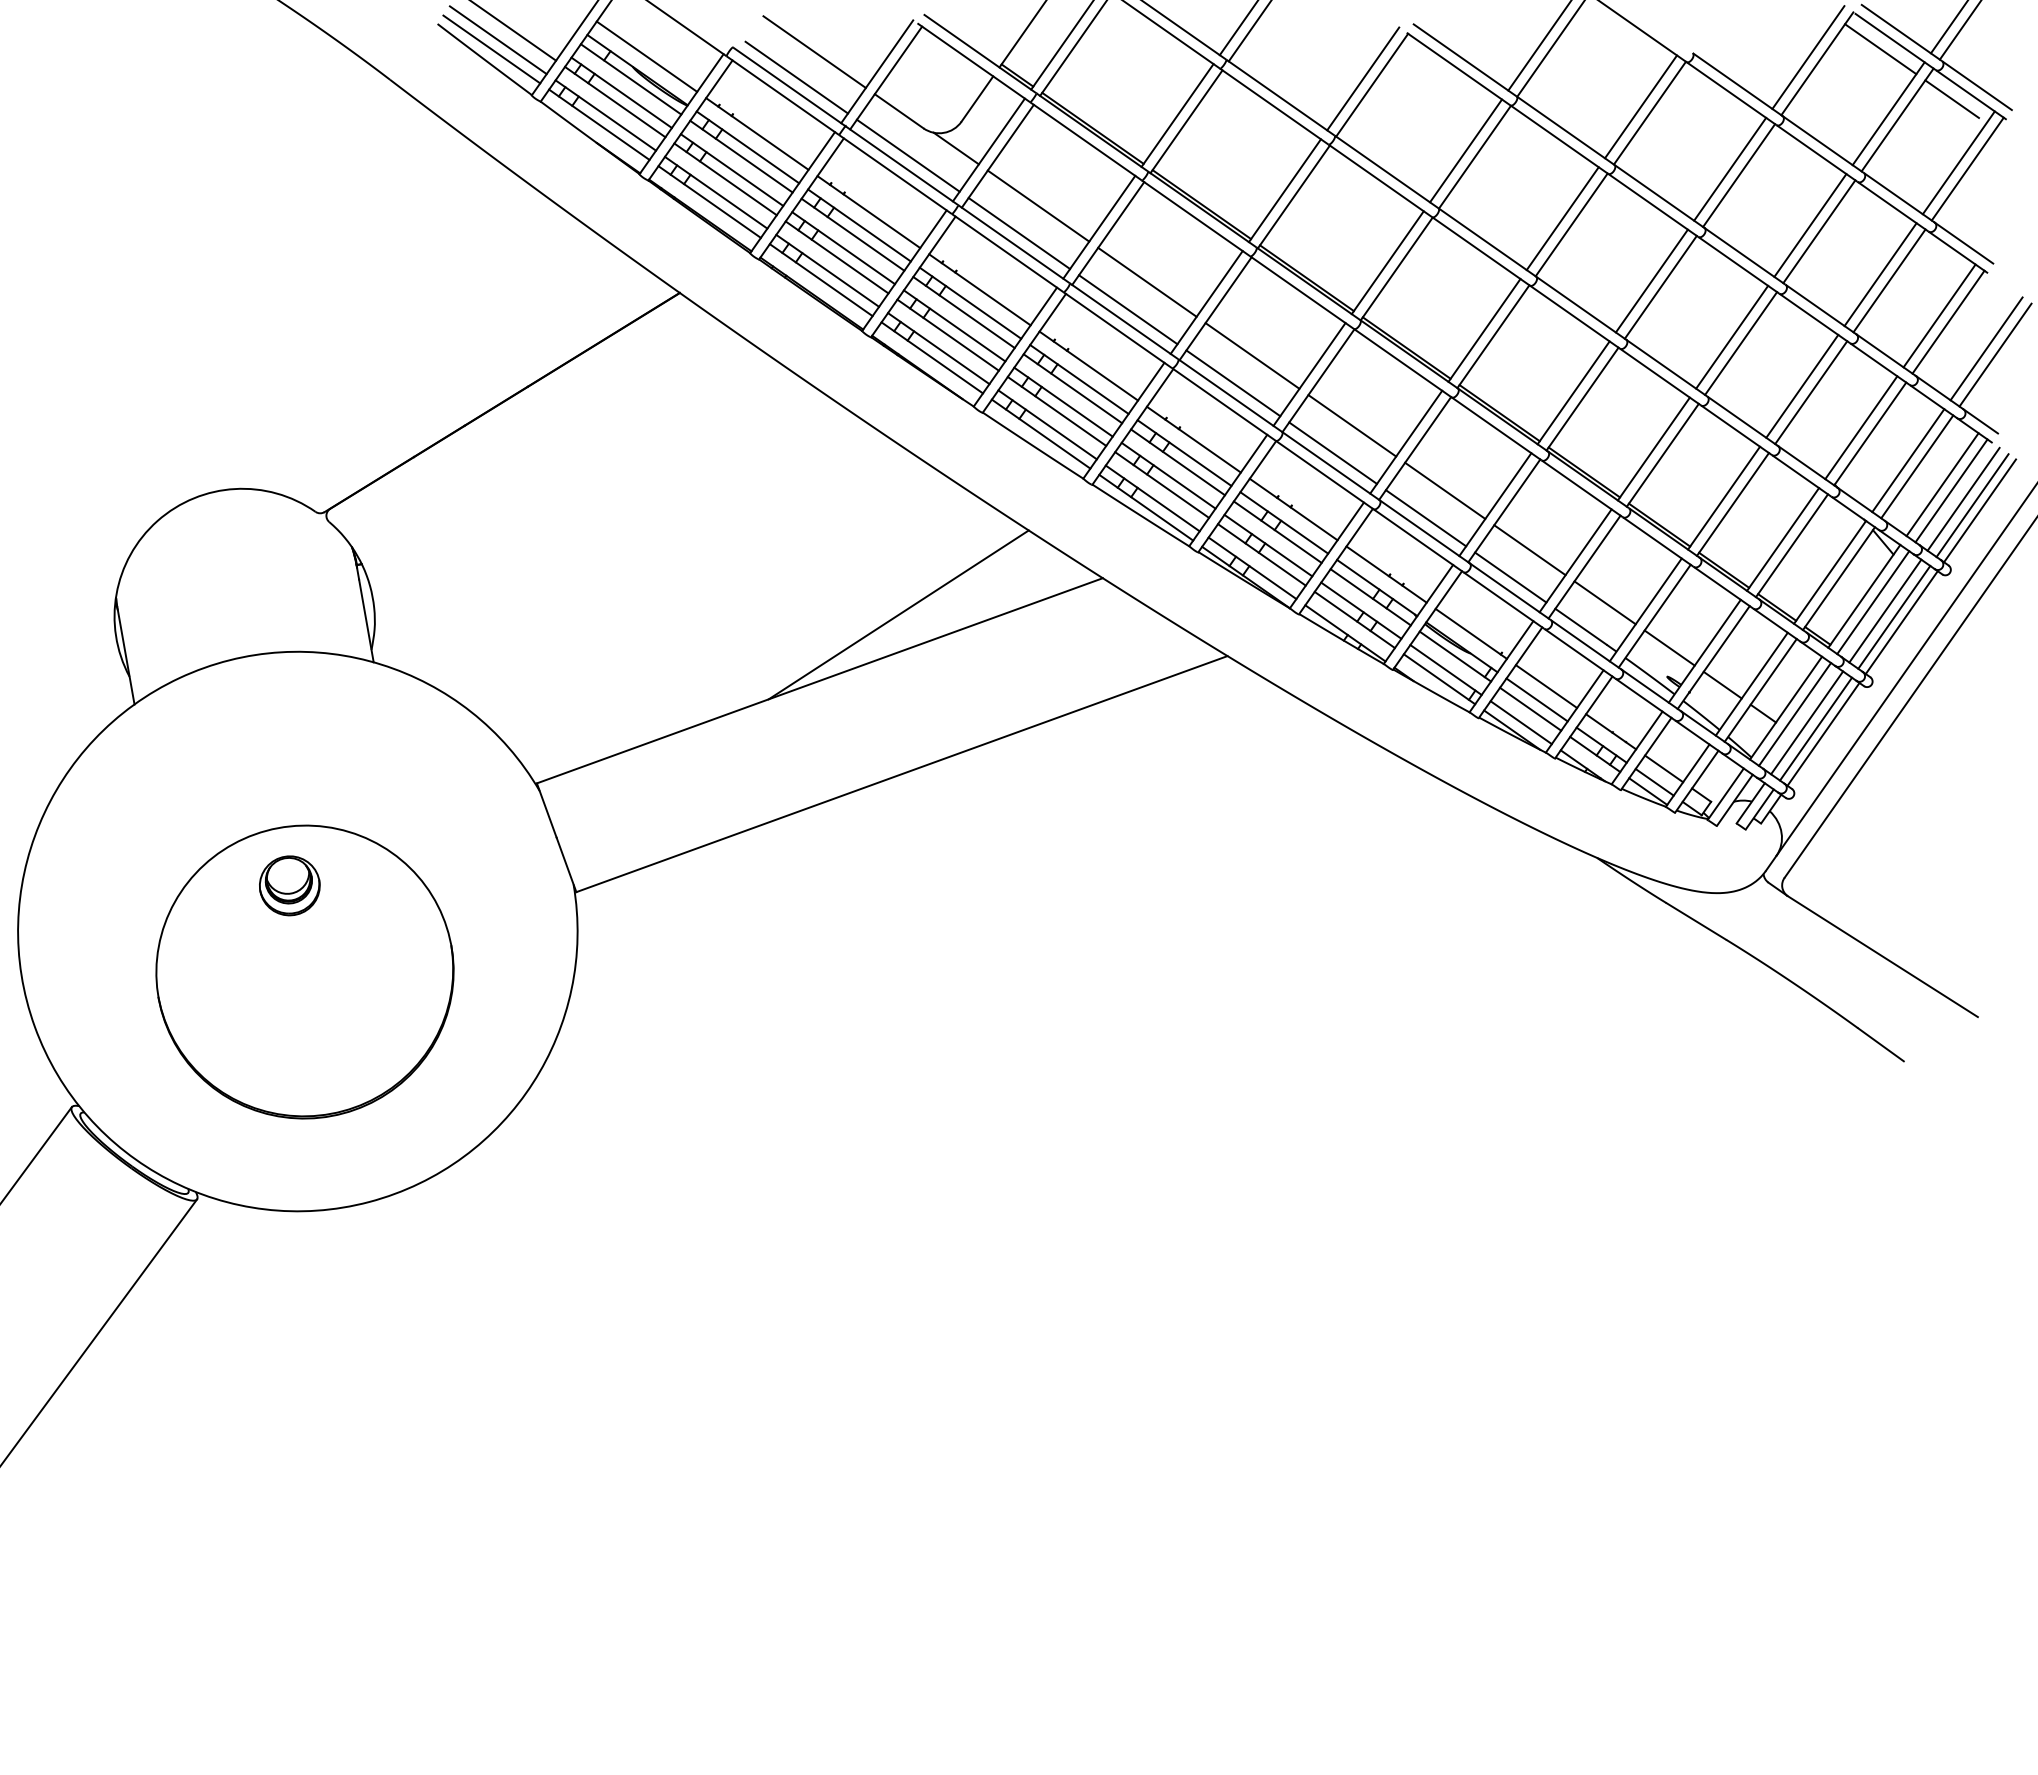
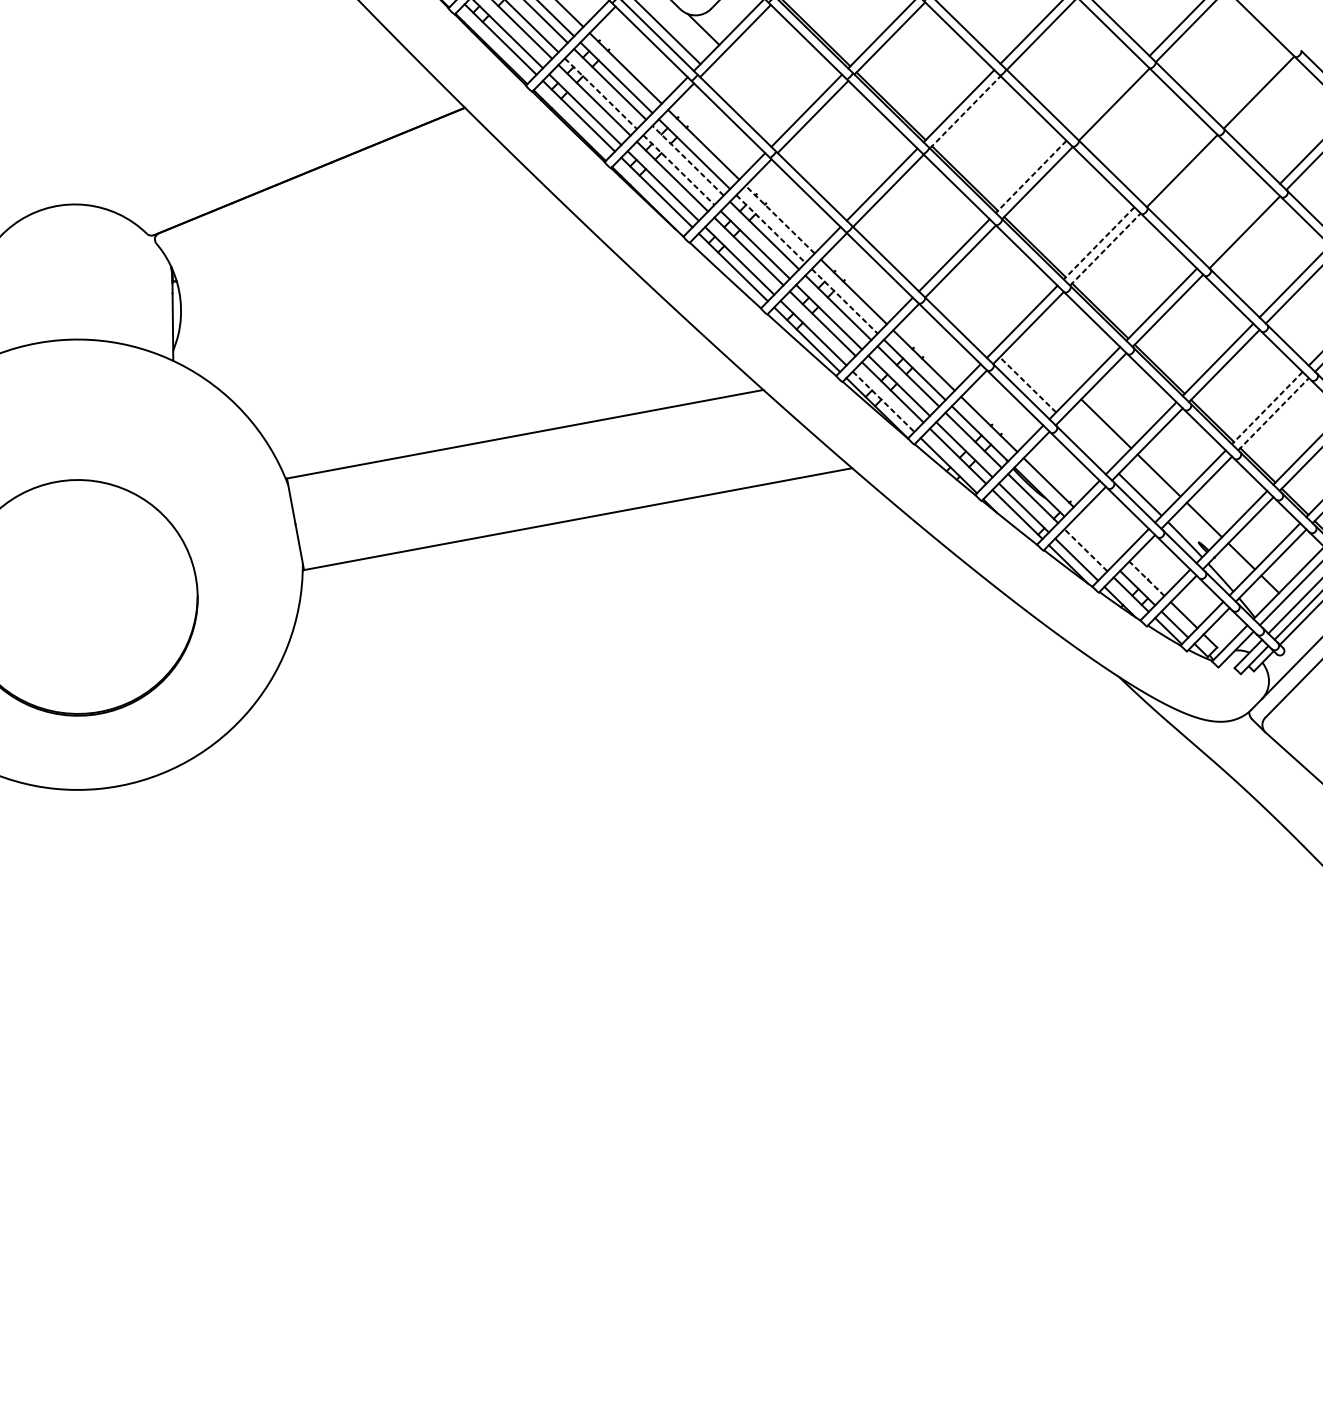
line: (1641, 106) -> (1253, 86), removed
line: (1466, 150) -> (1108, 98), removed
line: (1293, 196) -> (965, 111), solid -> dashed
line: (1038, 205) -> (761, 85), removed
line: (1562, 218) -> (1175, 164), removed
line: (1019, 233) -> (742, 105), removed
line: (843, 248) -> (600, 94), solid -> dashed
line: (1387, 262) -> (1031, 176), solid -> dashed
line: (1651, 280) -> (1238, 225), removed
line: (1147, 281) -> (837, 160), removed
line: (1128, 309) -> (819, 179), removed
line: (964, 312) -> (688, 160), solid -> dashed
line: (954, 325) -> (678, 169), solid -> dashed
line: (1484, 330) -> (1099, 243), solid -> dashed
line: (1493, 336) -> (1105, 249), solid -> dashed
line: (1252, 355) -> (911, 232), removed
line: (1088, 365) -> (780, 219), solid -> dashed
line: (1079, 379) -> (771, 229), solid -> dashed
line: (1233, 383) -> (892, 252), removed
line: (1352, 425) -> (981, 301), removed
line: (1333, 452) -> (963, 320), removed
line: (1184, 453) -> (844, 301), solid -> dashed
line: (1445, 490) -> (1047, 365), removed
line: (1724, 498) -> (1267, 408), solid -> dashed
line: (1732, 504) -> (1273, 414), solid -> dashed
line: (1426, 518) -> (1028, 385), solid -> dashed
line: (1252, 568) -> (883, 401), solid -> dashed
line: (1510, 577) -> (1087, 443), removed
line: (898, 614) -> (596, 391), removed
line: (1546, 686) -> (1101, 534), removed
line: (1536, 699) -> (1091, 543), removed
line: (1530, 708) -> (1085, 549), solid -> dashed
line: (1611, 731) -> (1147, 578), solid -> dashed
part: (289, 885) -> (77, 527), removed

